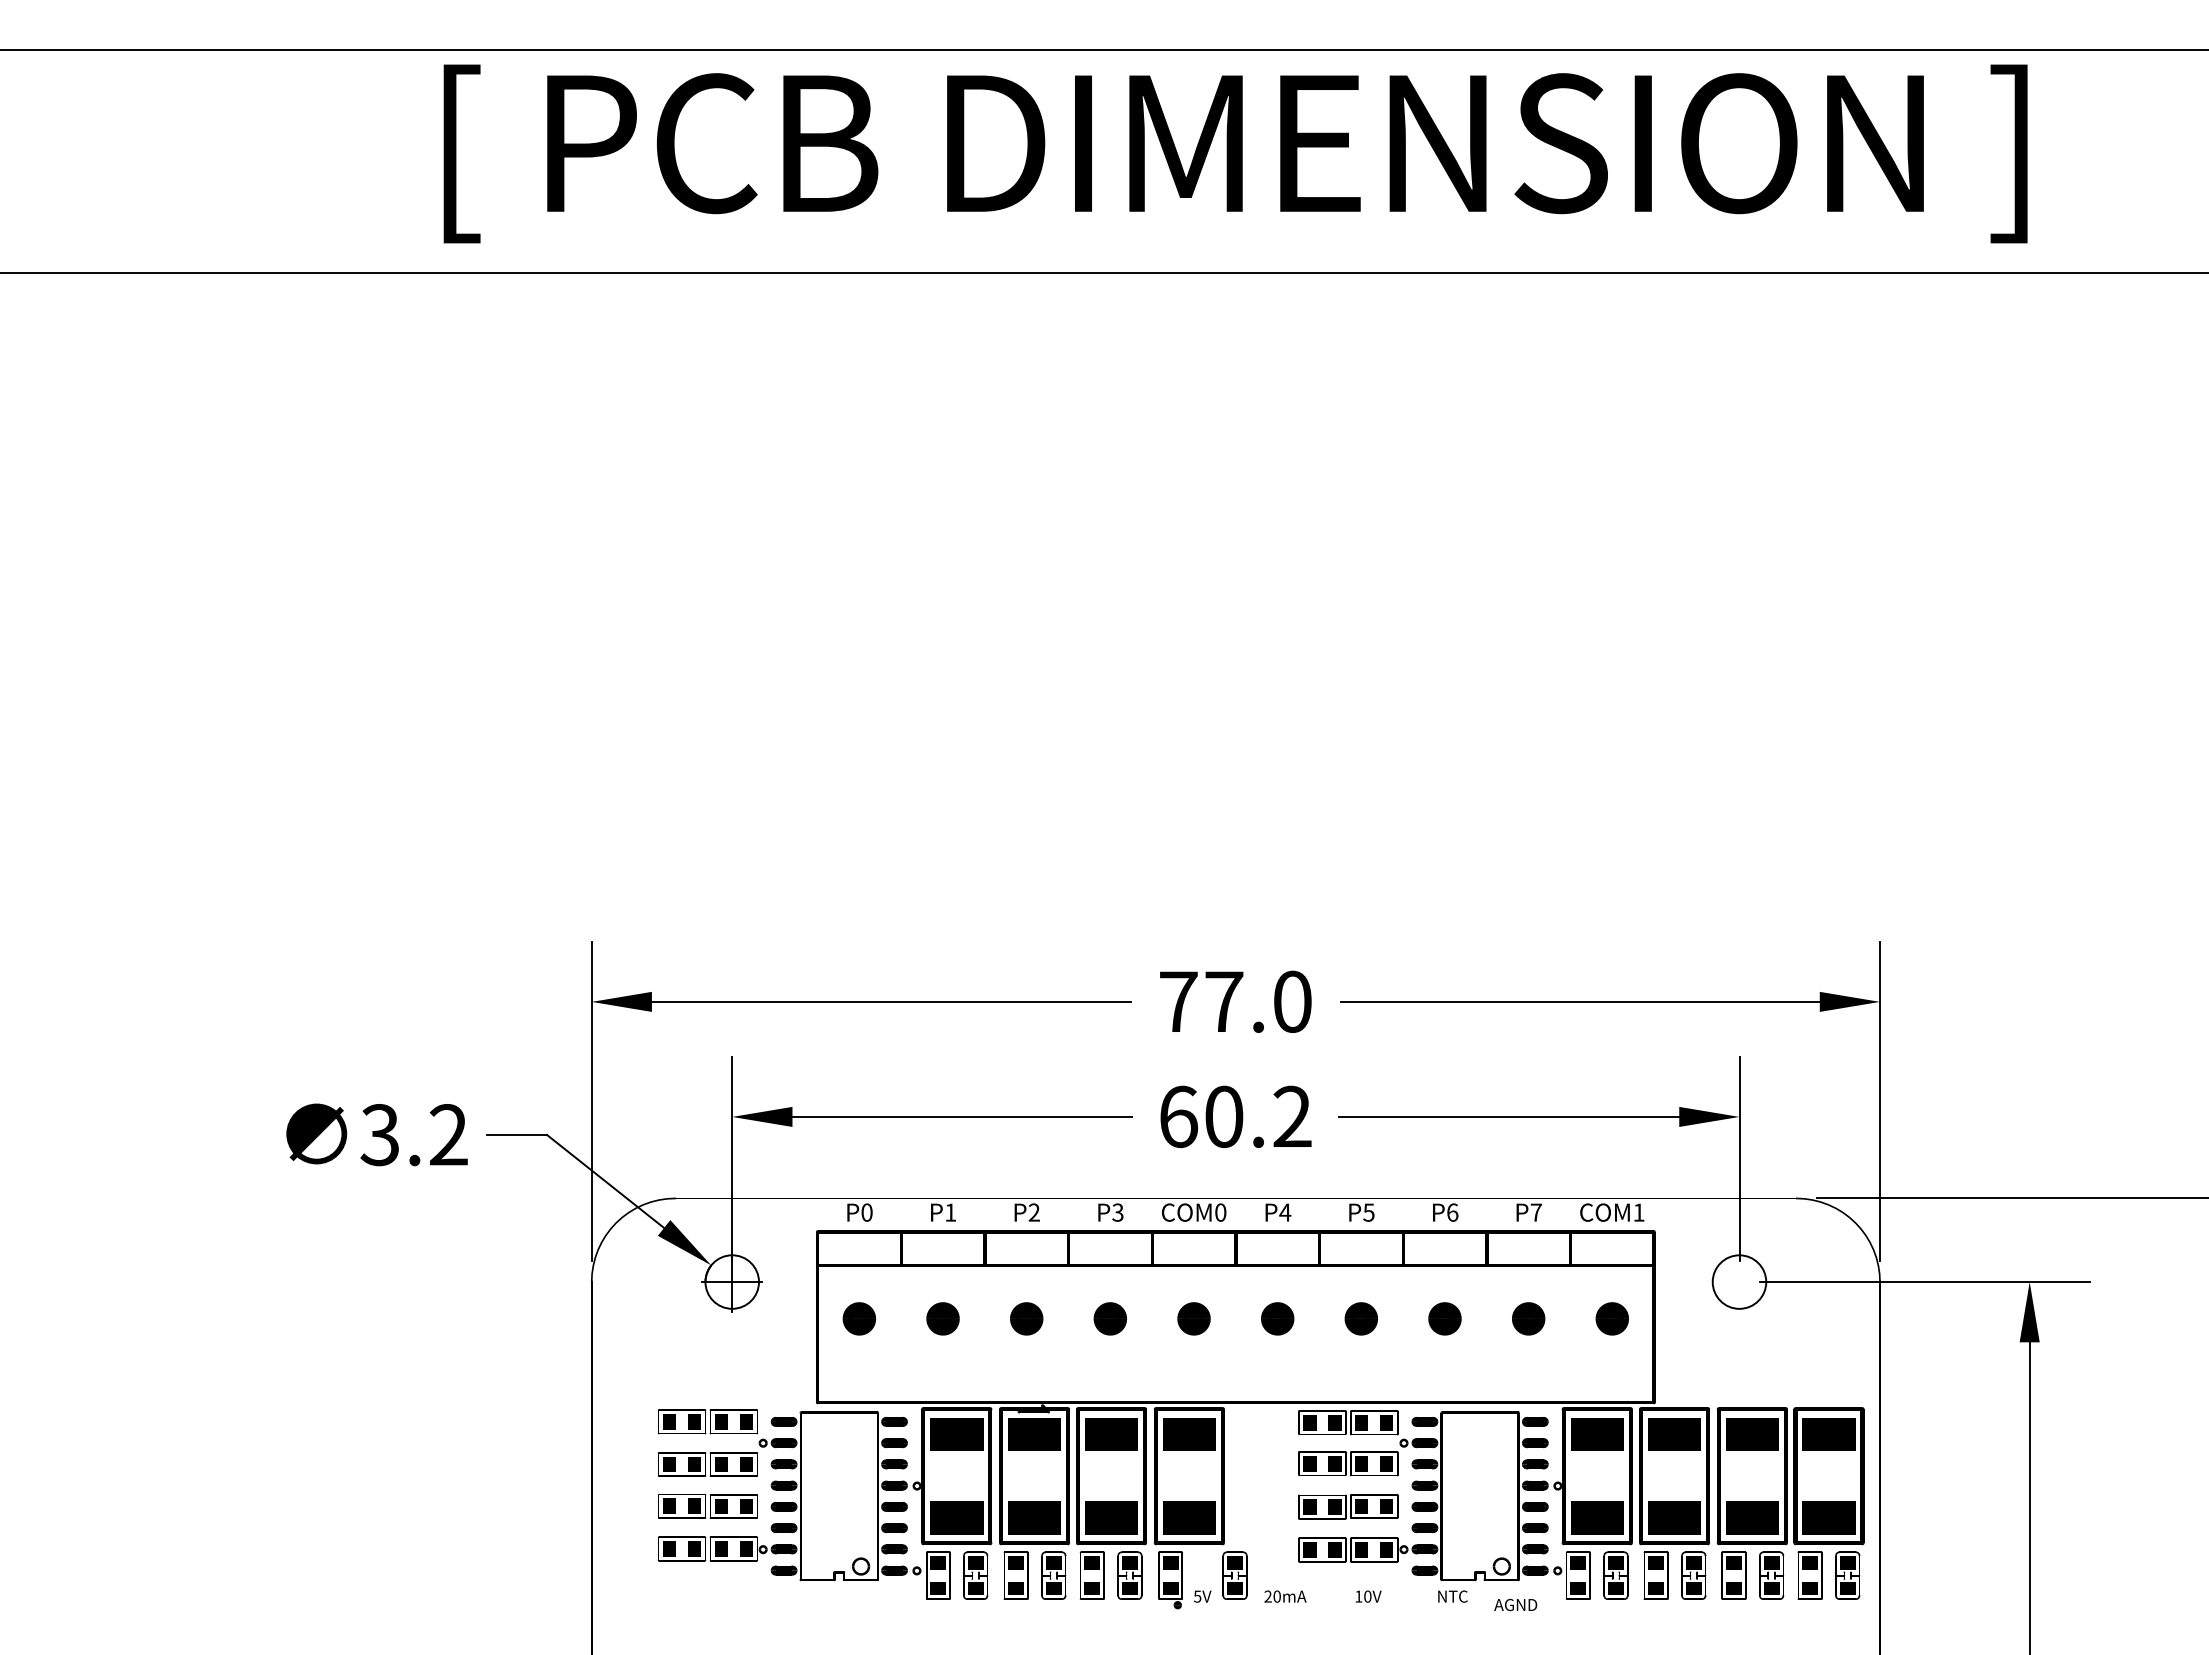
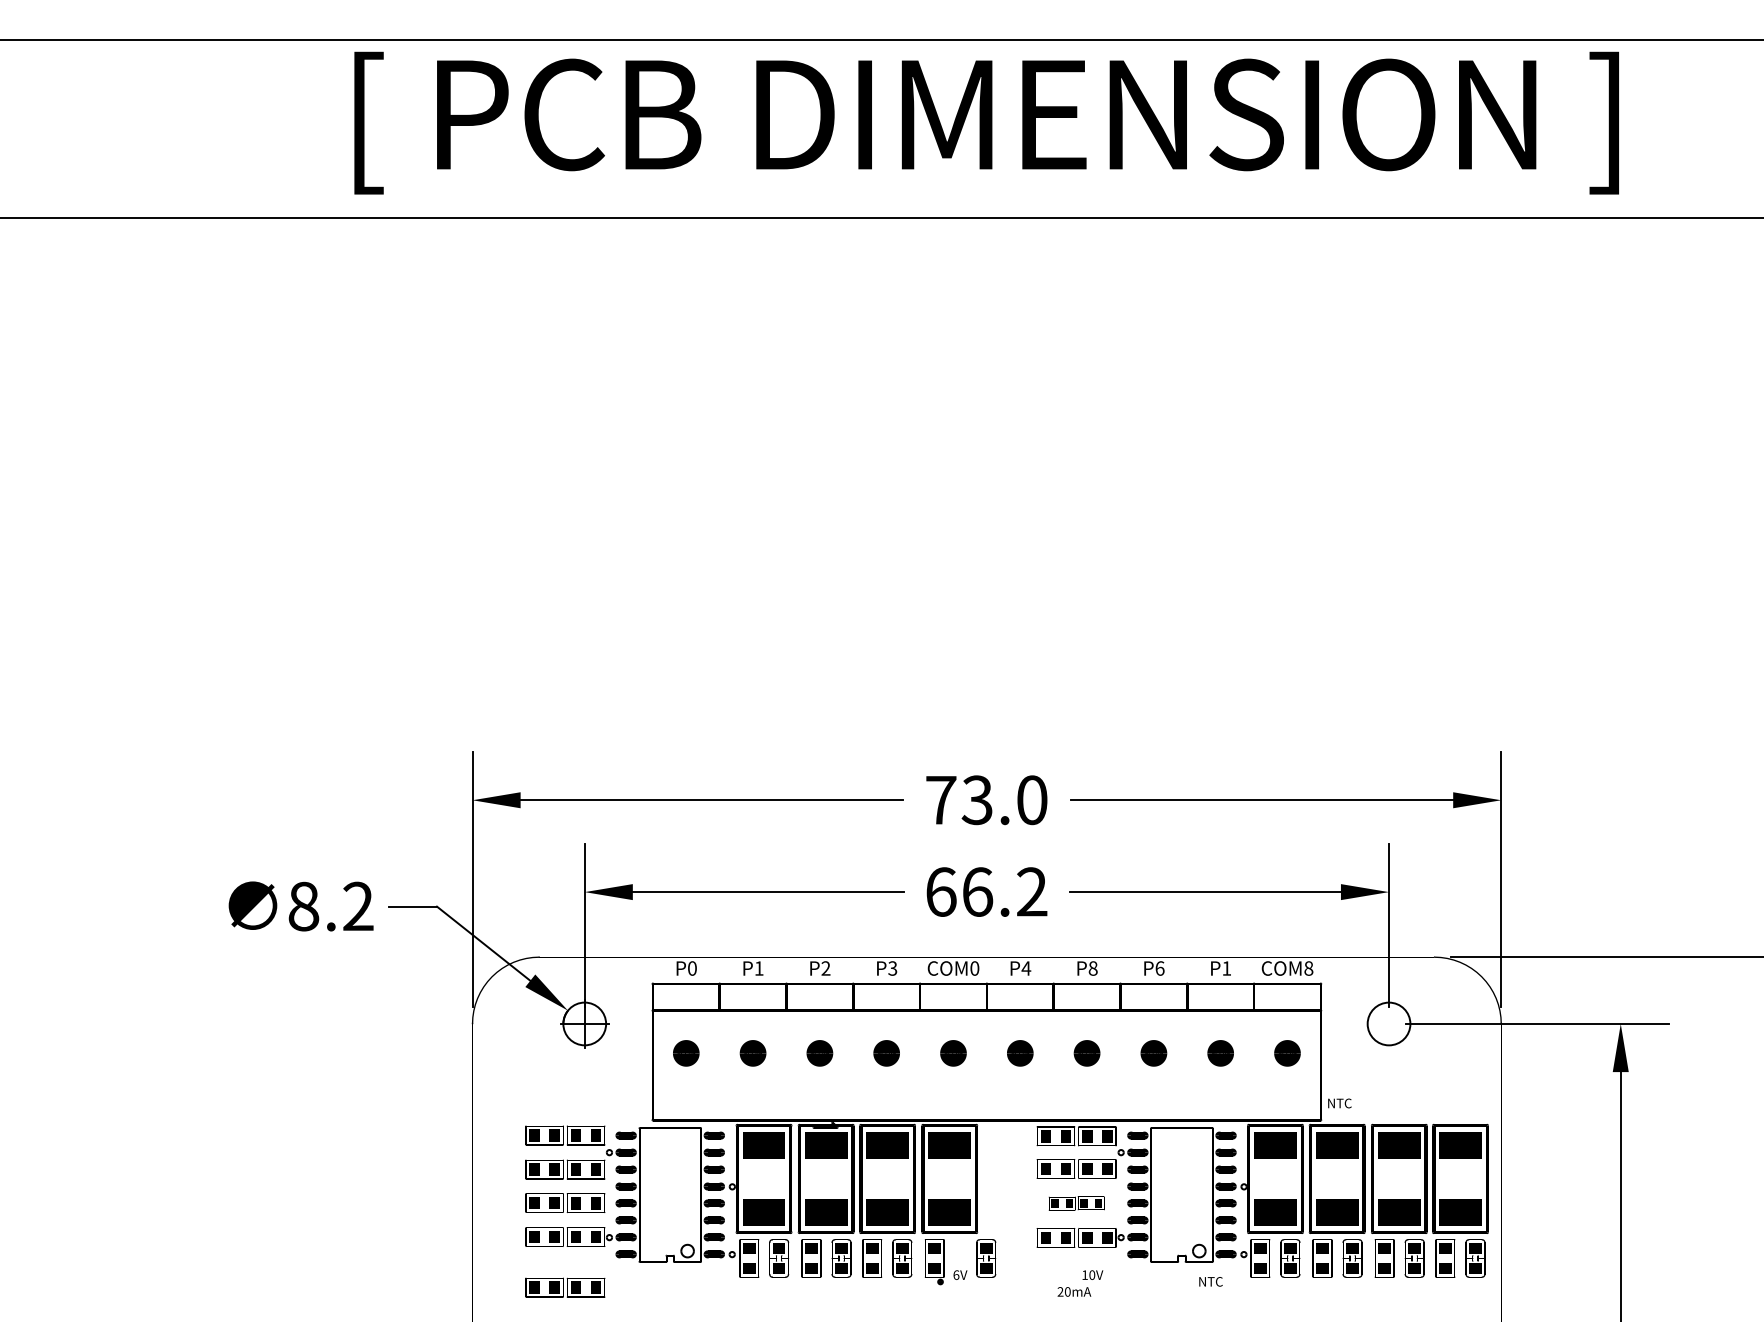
text: (1223, 1001) -> (977, 799), 77.0 -> 73.0
text: (1224, 1116) -> (977, 891), 60.2 -> 66.2
text: (379, 1135) -> (303, 906), 3.2 -> 8.2
text: (1368, 1212) -> (1092, 968), P5 -> P8
text: (1535, 1212) -> (1226, 968), P7 -> P1
text: (1638, 1212) -> (1308, 968), COM1 -> COM8
part: (1348, 1506) -> (1076, 1203), size x0.7
text: (1197, 1596) -> (956, 1275), 5V -> 6V
text: (1285, 1596) -> (1074, 1291), moved
text: (1452, 1596) -> (1339, 1103), moved
text: (1515, 1604) -> (1210, 1281), AGND -> NTC
part: (707, 1611) -> (564, 1287), added

